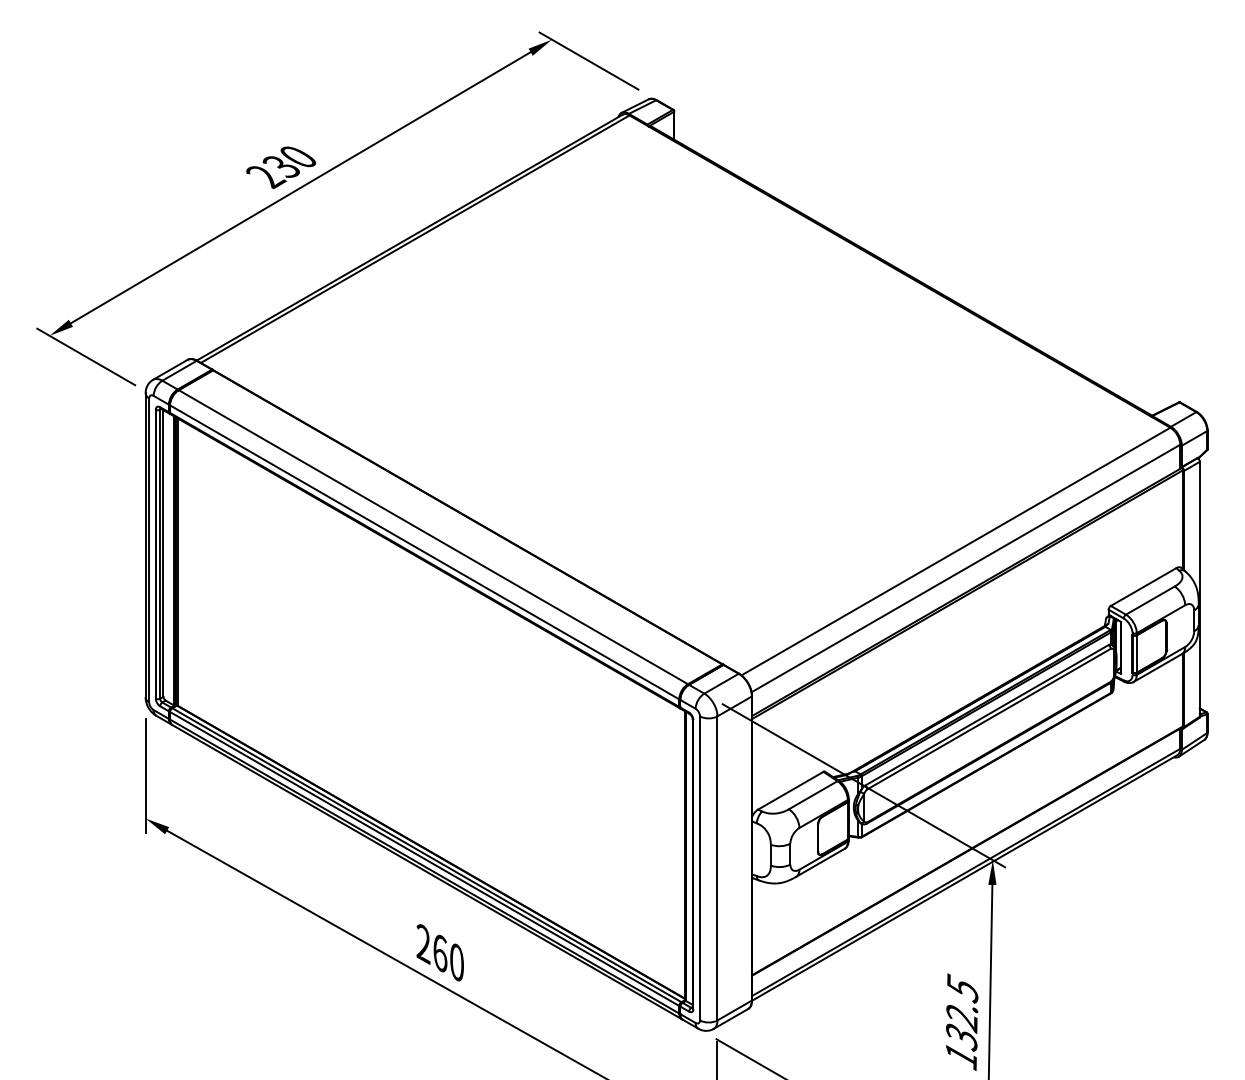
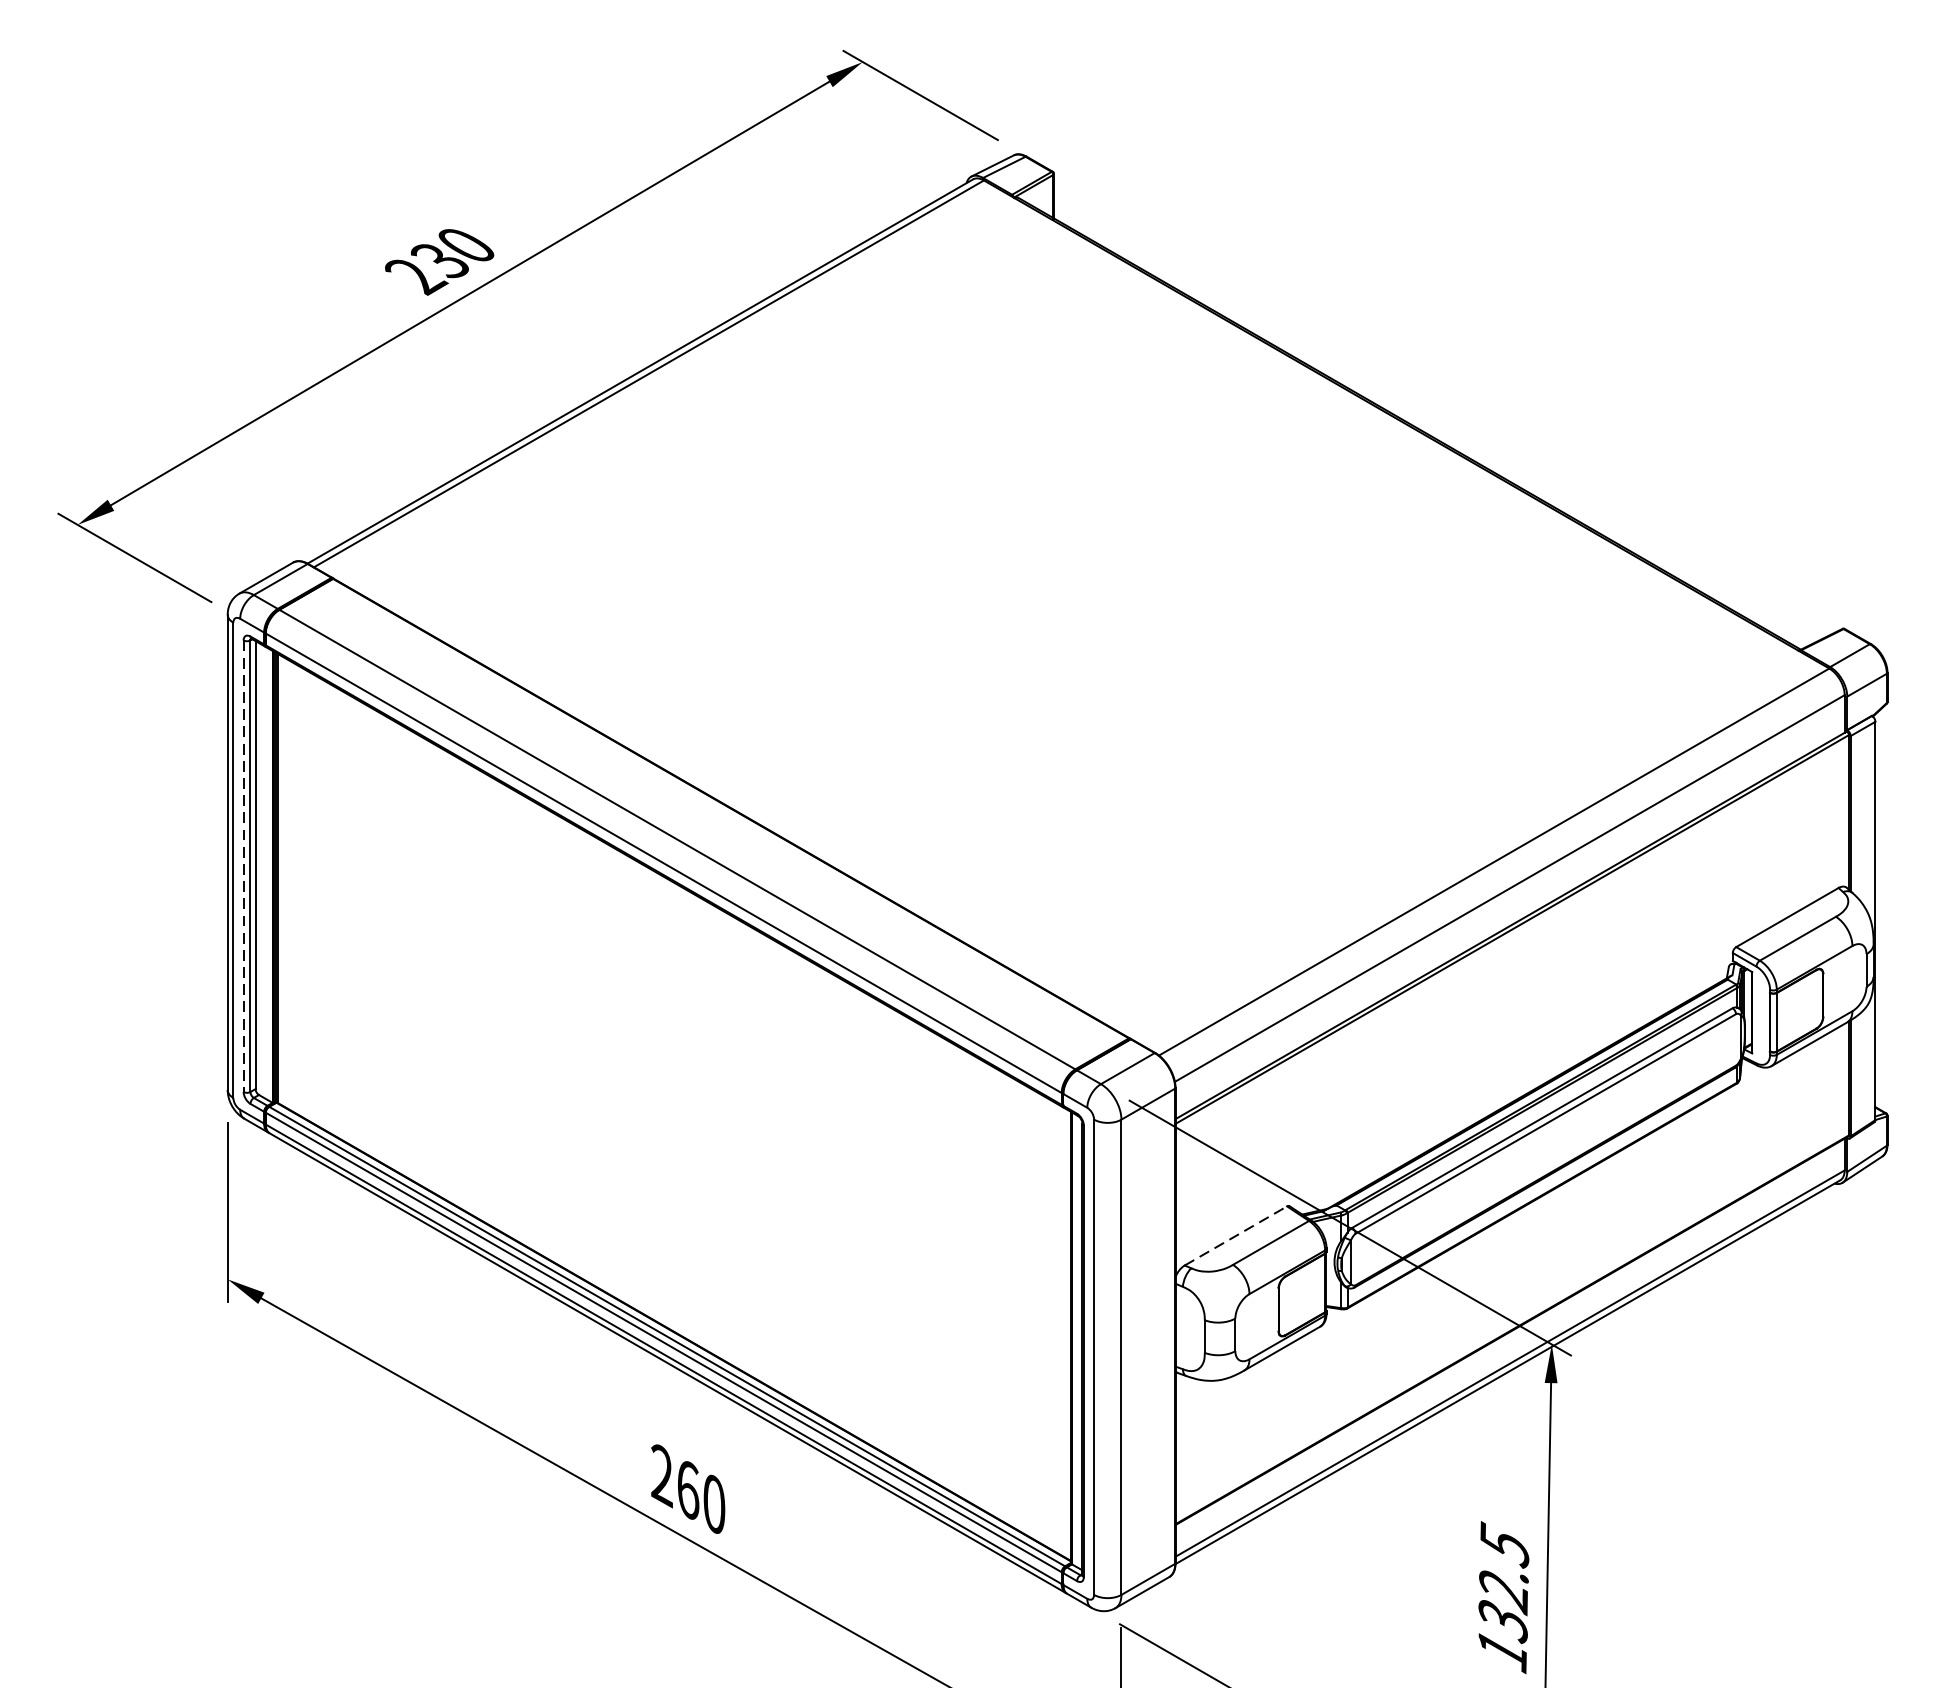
line: (155, 554) -> (243, 866), solid -> dashed
line: (790, 790) -> (1235, 1235), solid -> dashed

